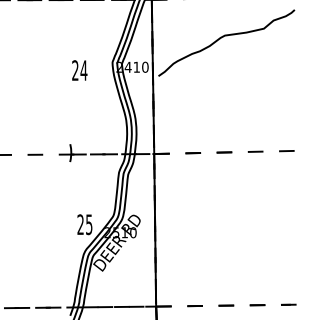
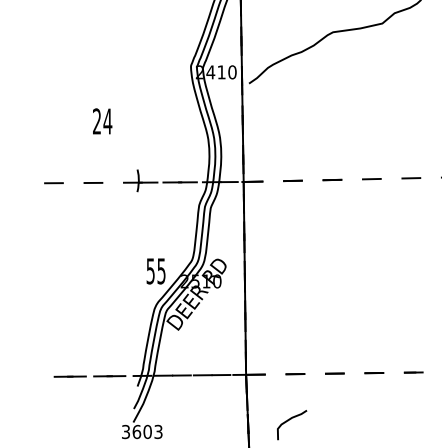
text: (79, 70) -> (102, 121), moved
text: (80, 224) -> (150, 271), 25 -> 55

